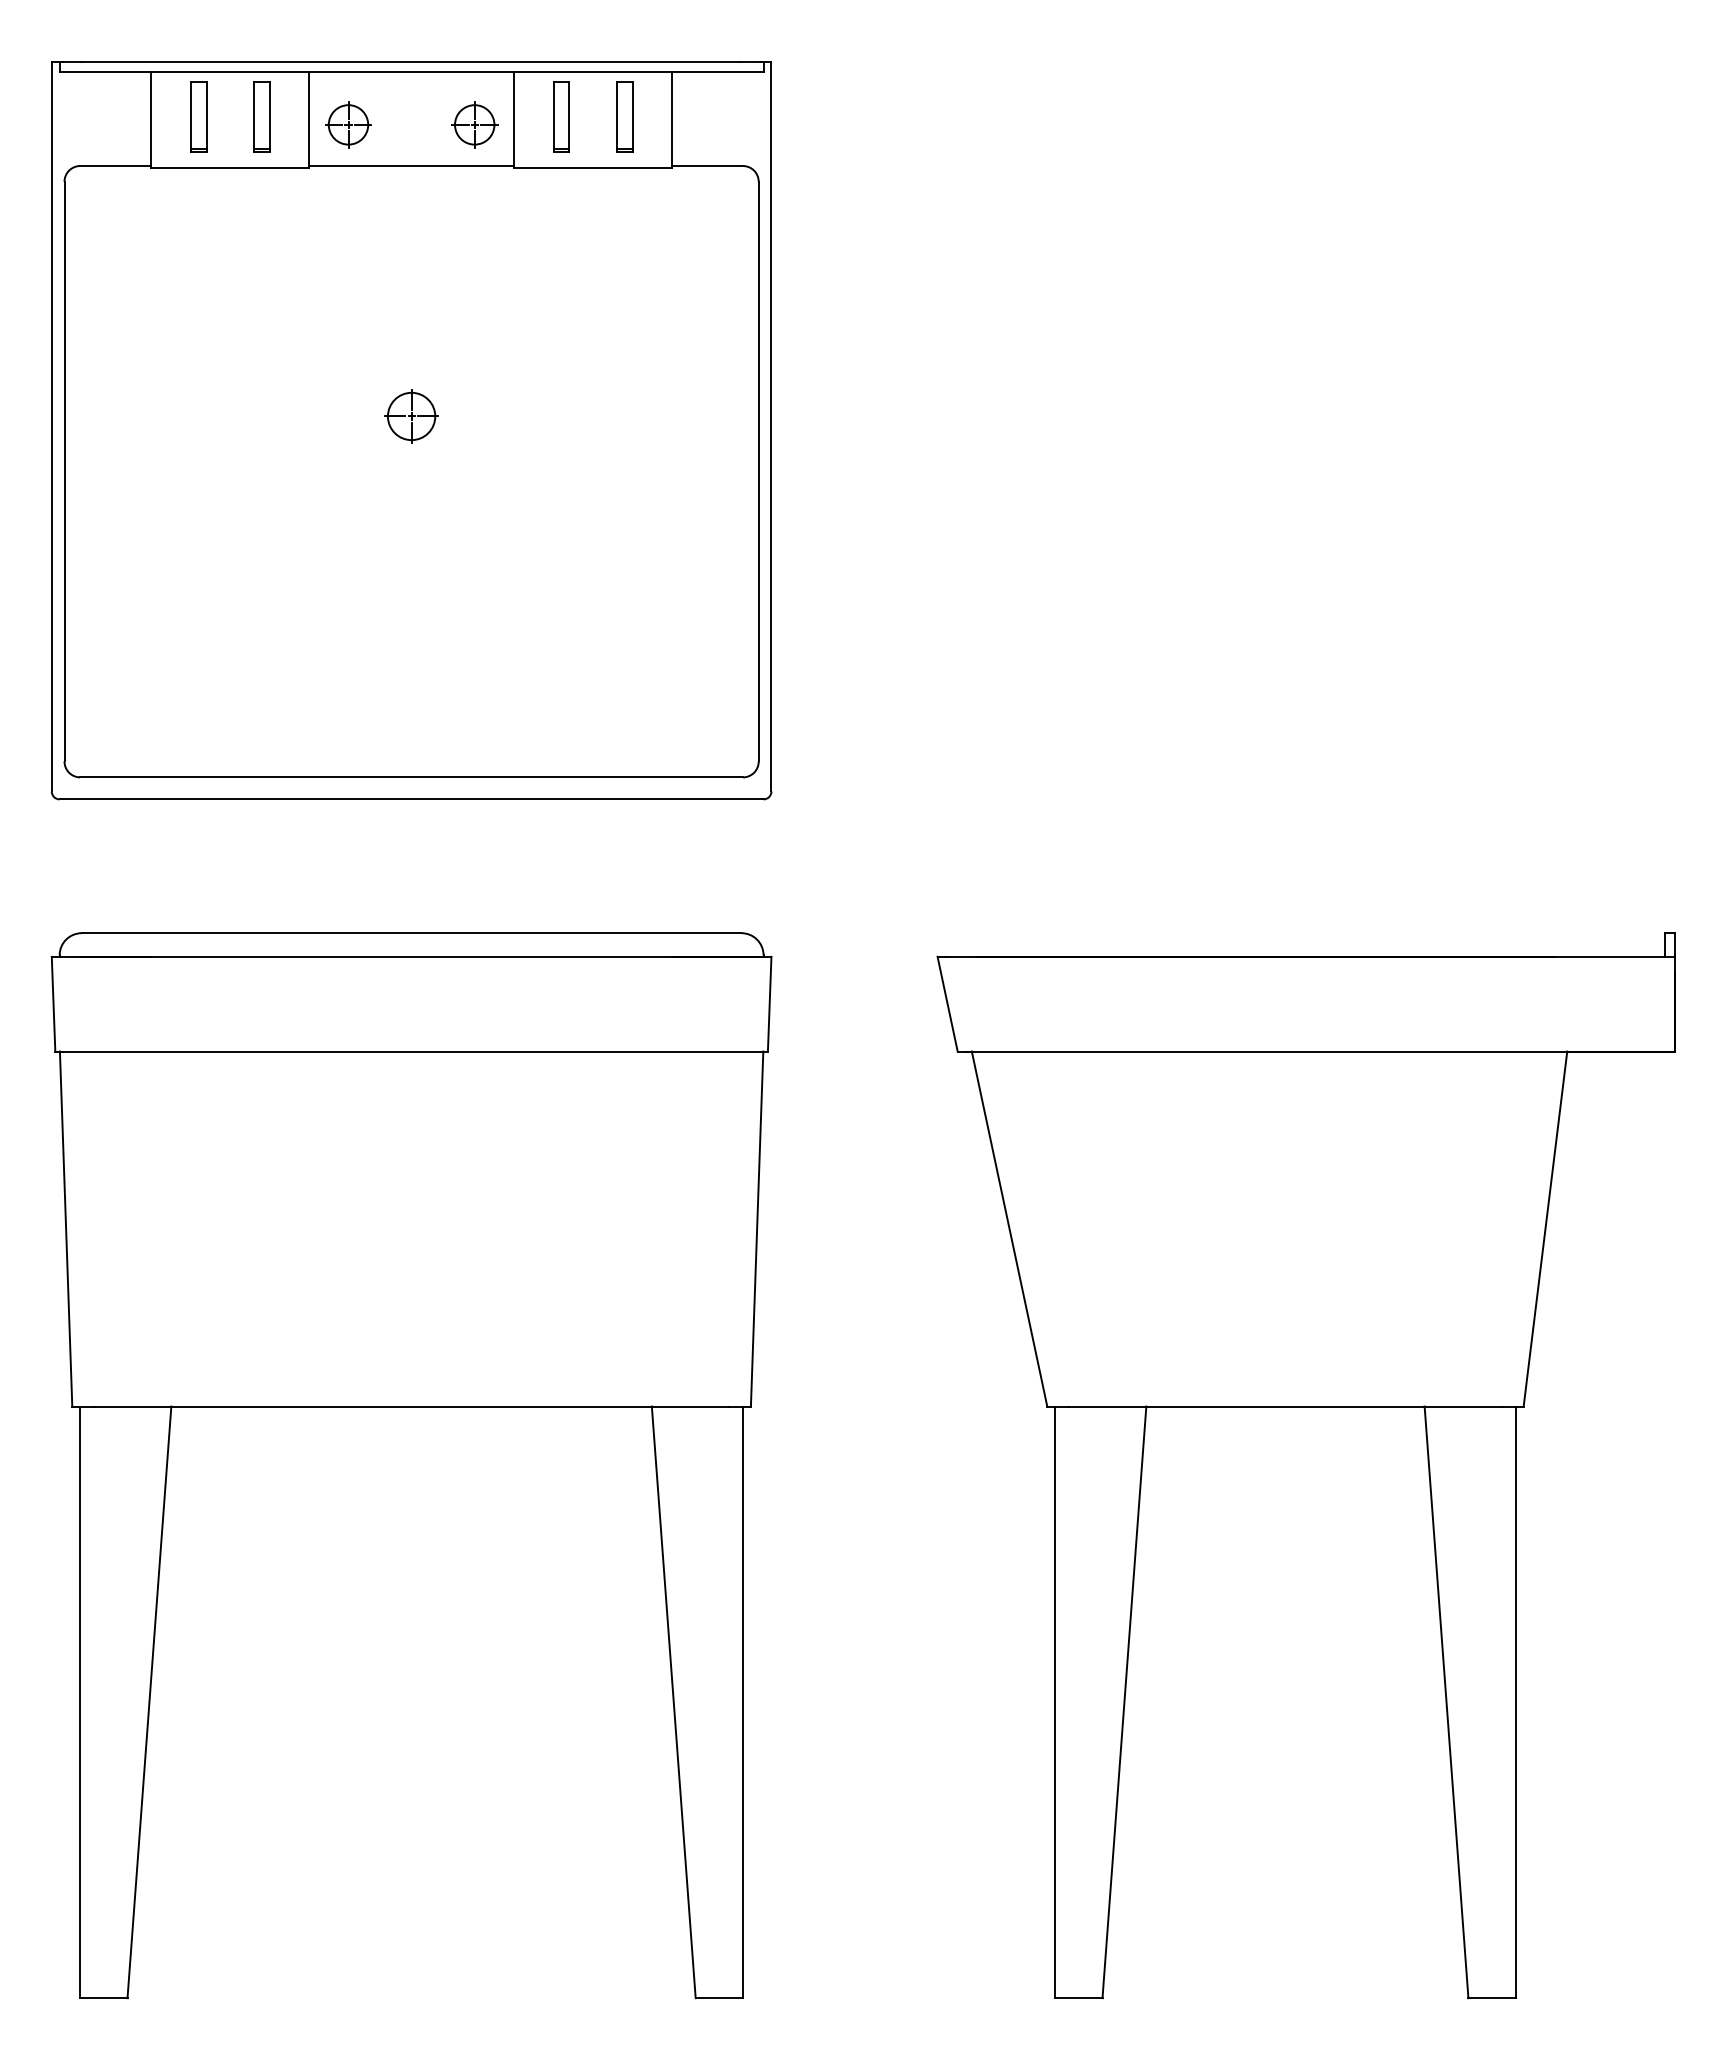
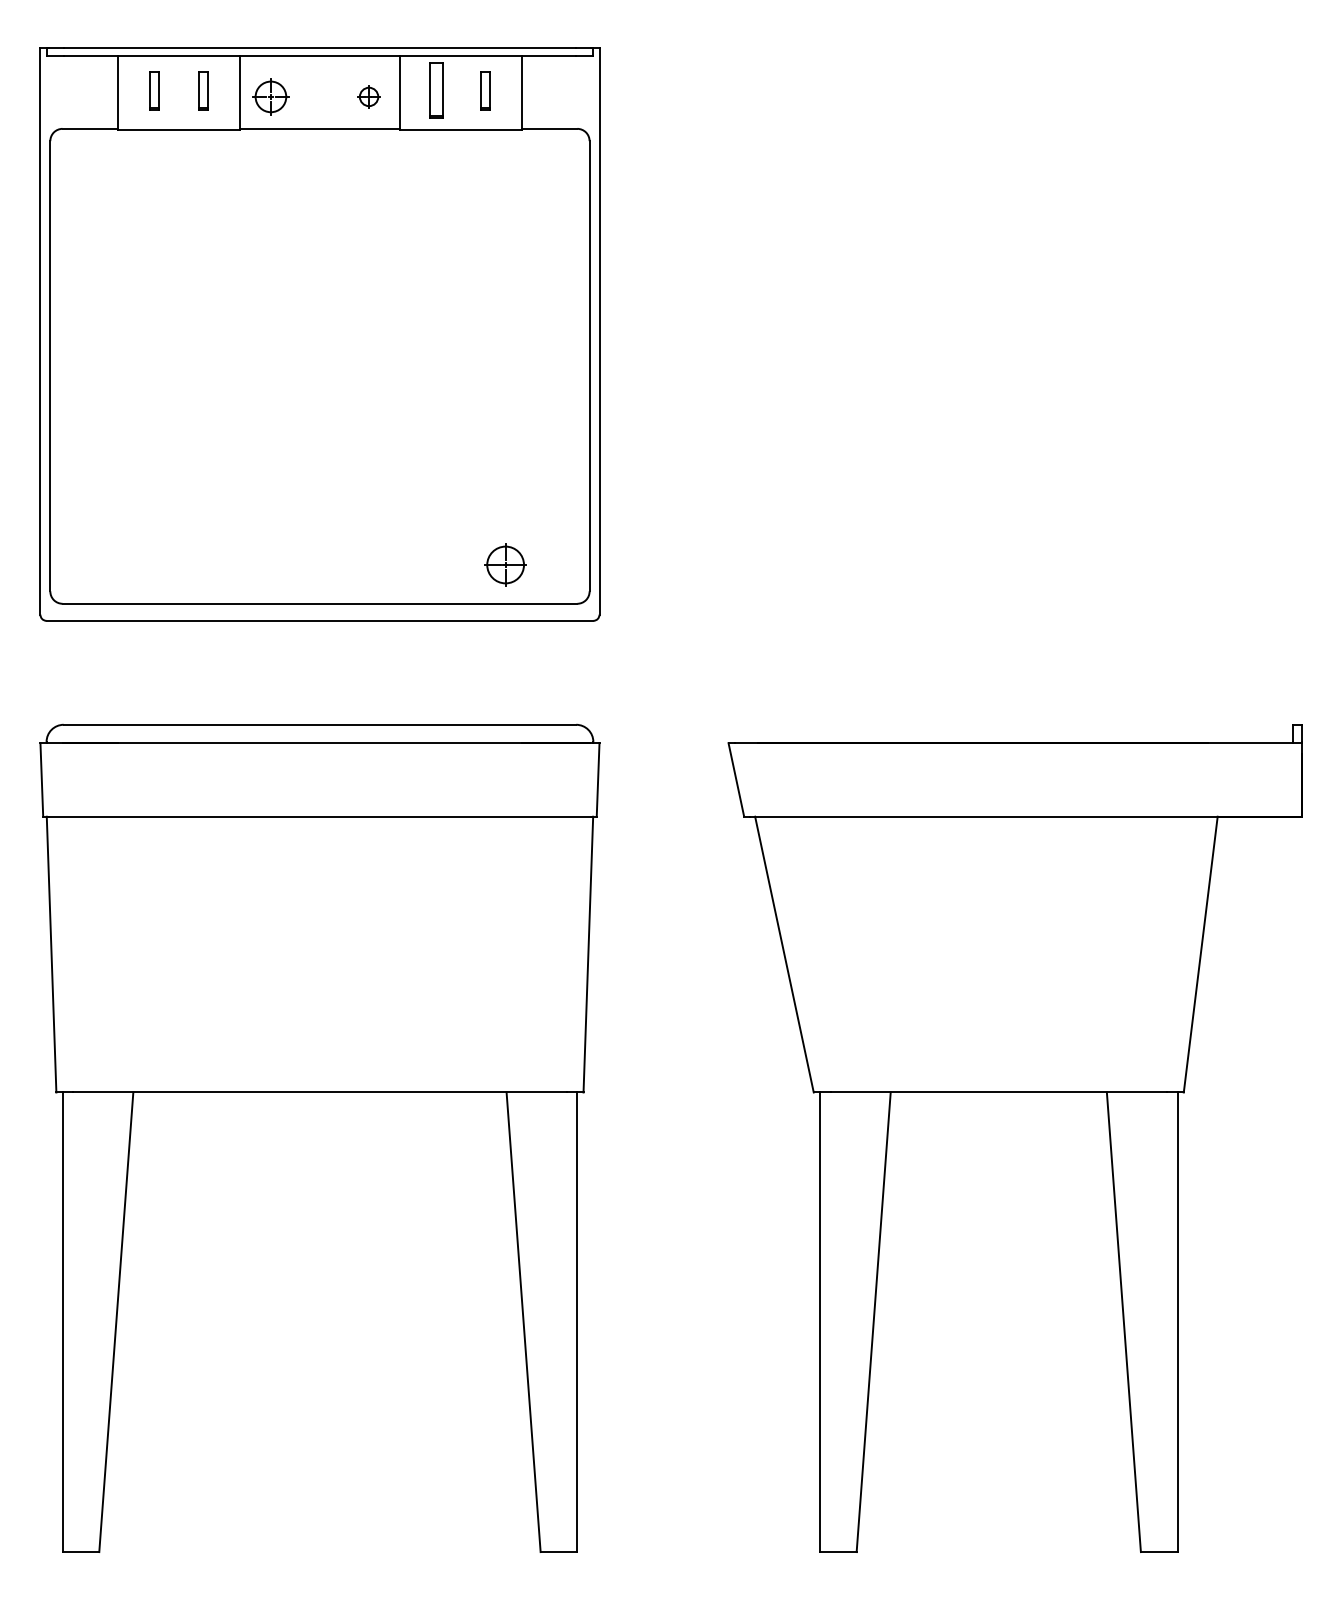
part: (198, 116) -> (154, 90), size x0.7
part: (261, 116) -> (203, 90), size x0.7
part: (624, 116) -> (485, 90), size x0.7
part: (474, 124) -> (368, 96), size x0.6
part: (411, 416) -> (505, 565), moved

